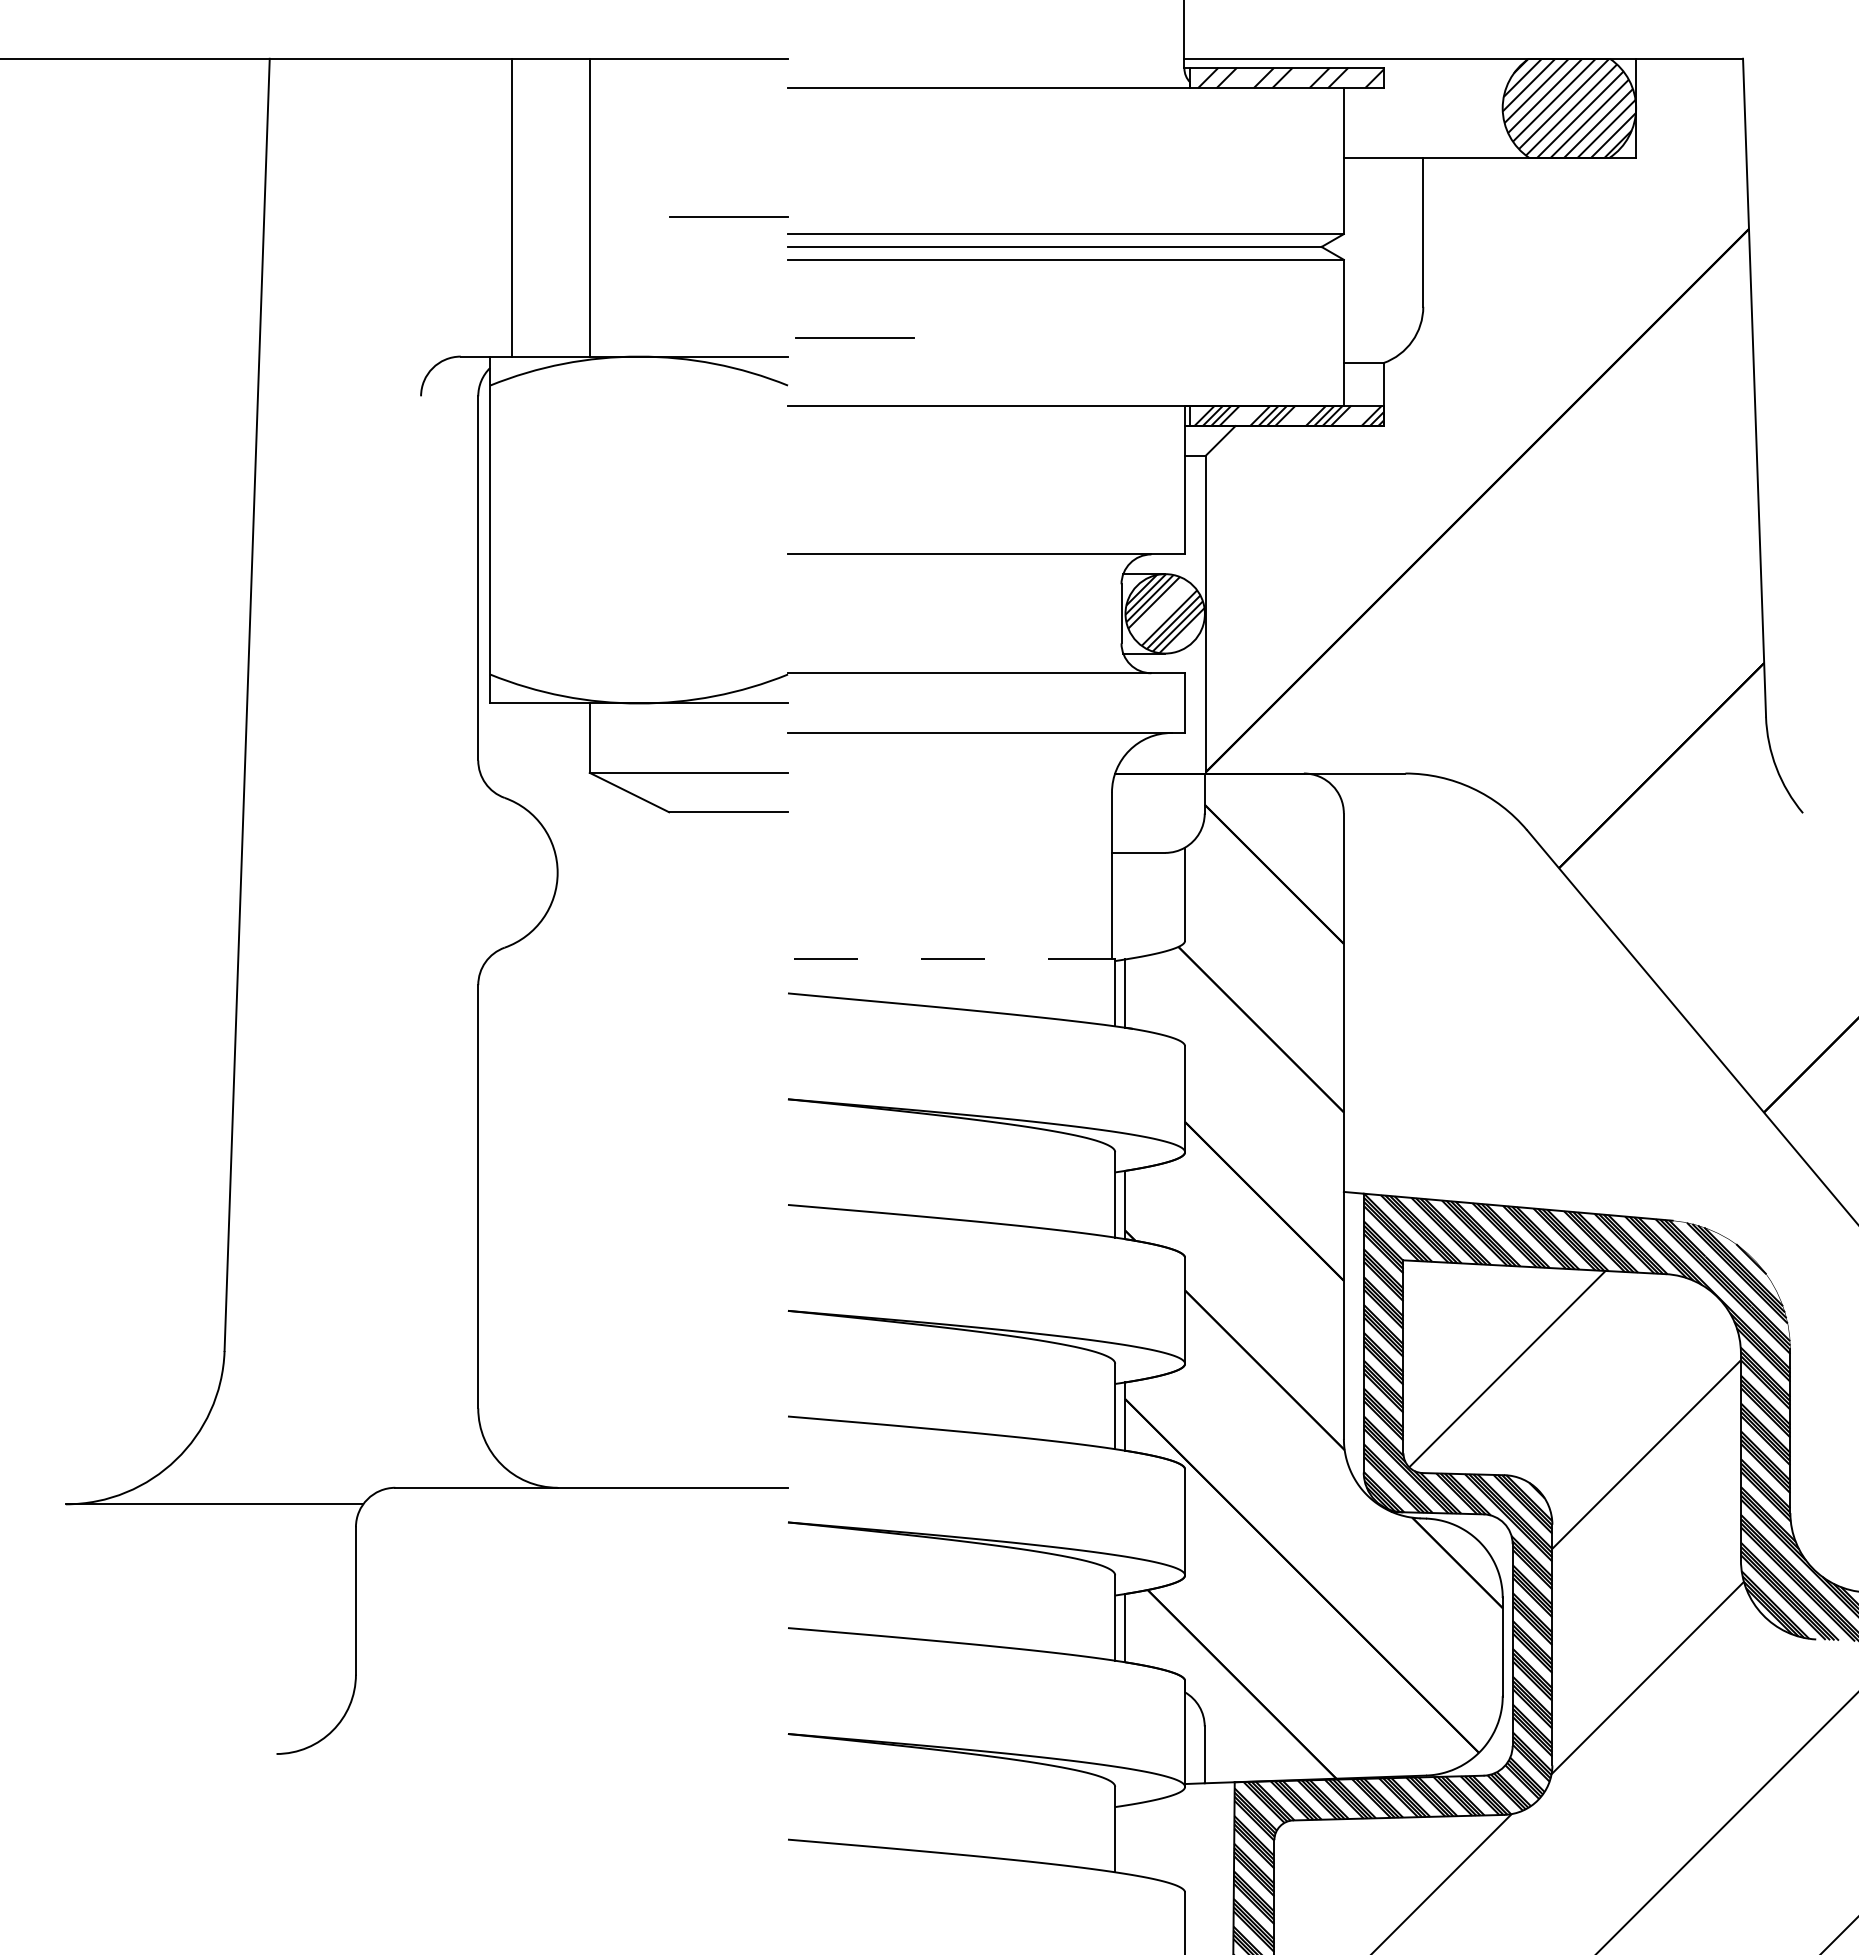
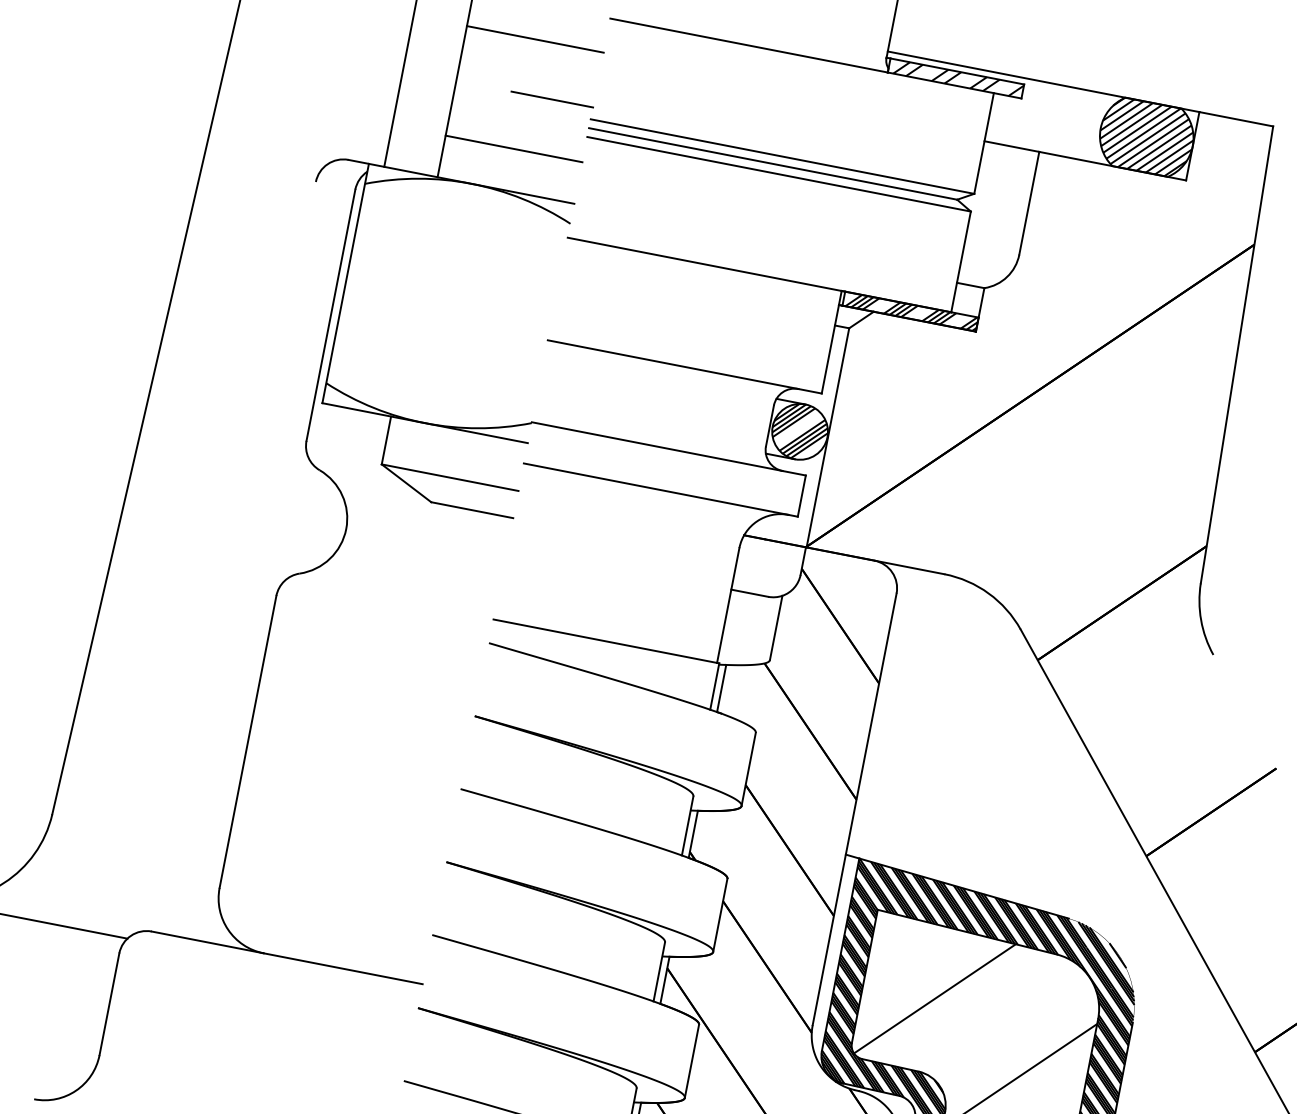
line: (688, 137) -> (535, 39), added
line: (688, 296) -> (513, 149), added
line: (854, 337) -> (622, 199), removed
line: (949, 959) -> (604, 641), dashed -> solid

